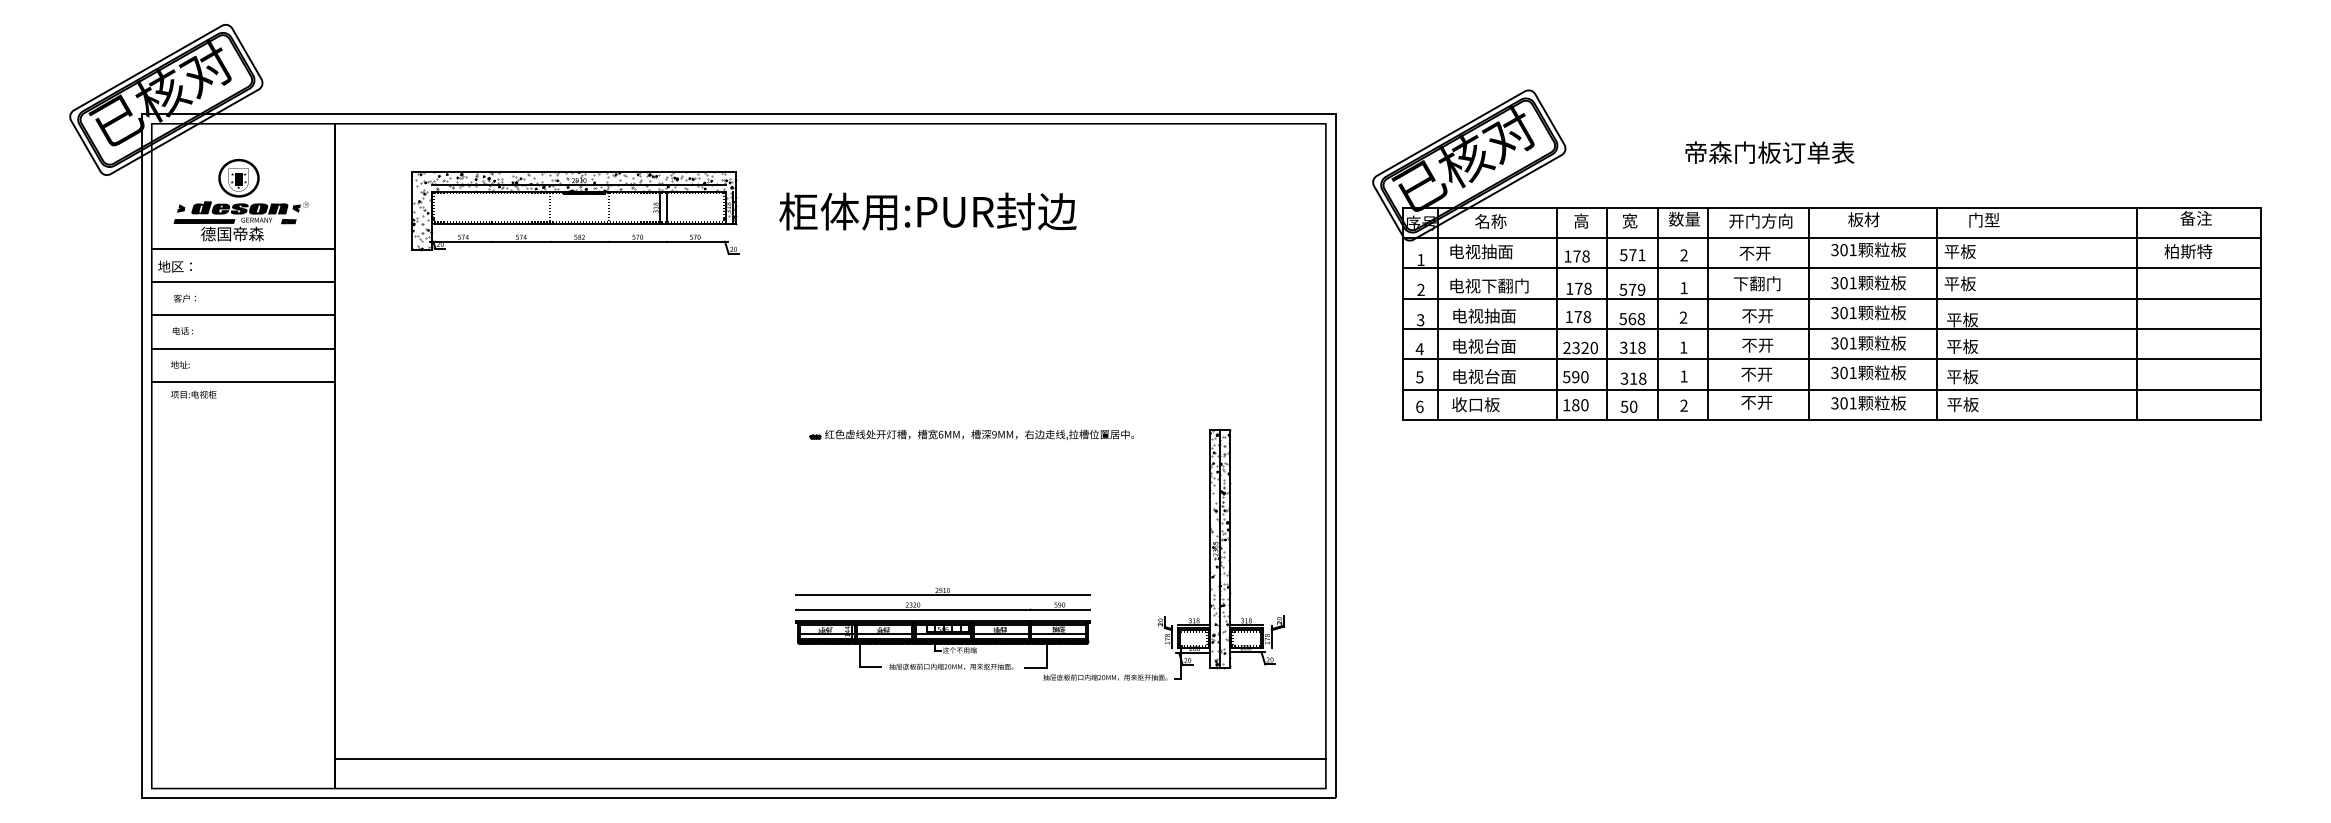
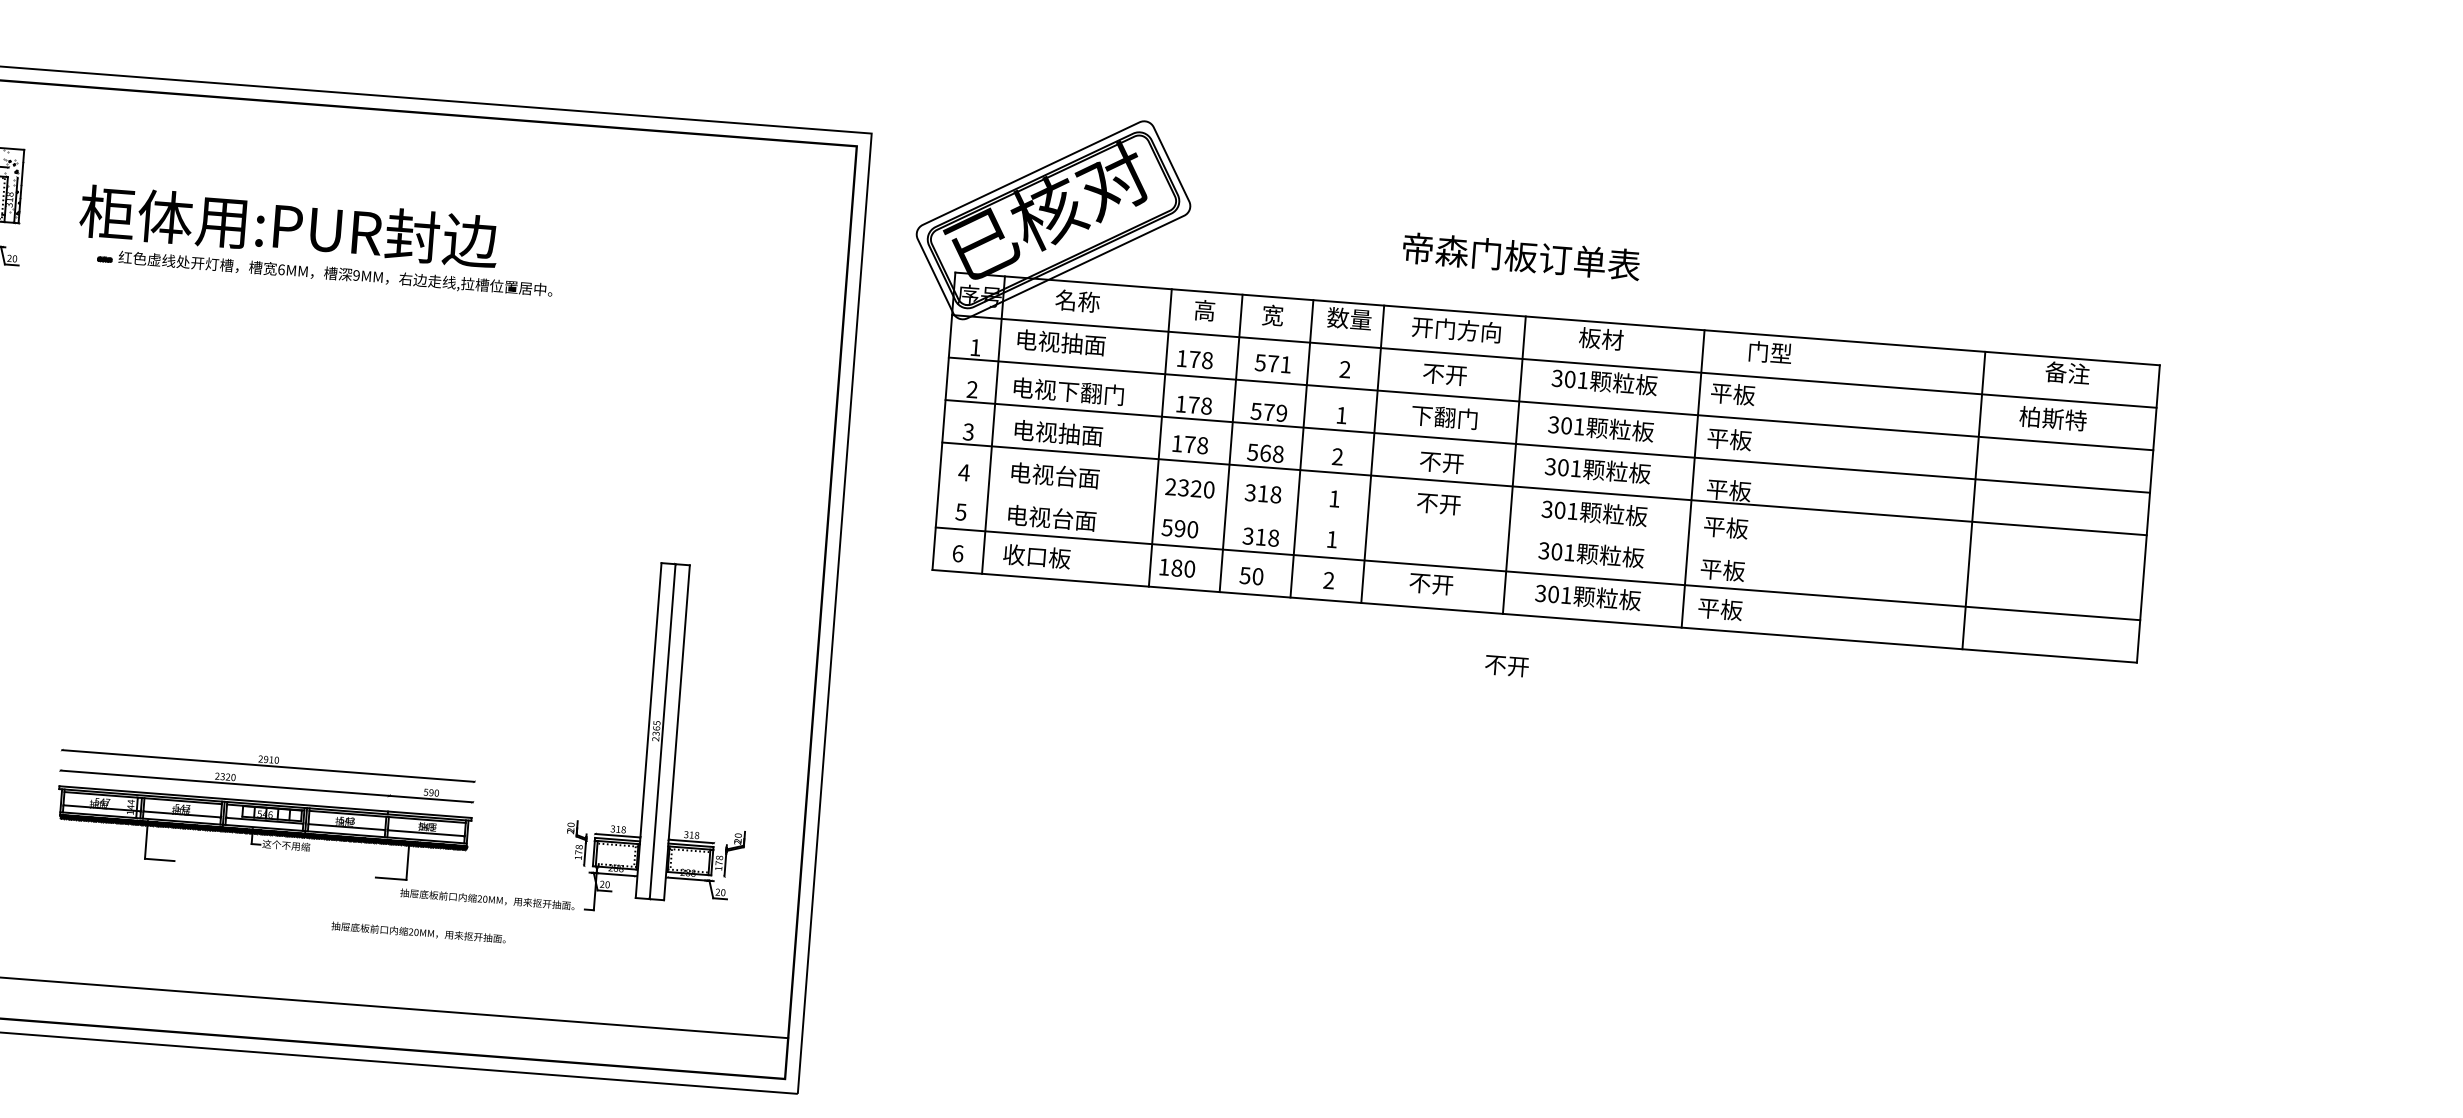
text: (1769, 152) -> (1521, 256), moved
line: (1831, 359) -> (1540, 531), removed
text: (1756, 374) -> (1506, 665), moved
part: (971, 434) -> (324, 272), moved
hatch: (1220, 548) -> (663, 730), removed
text: (951, 666) -> (418, 932), moved

